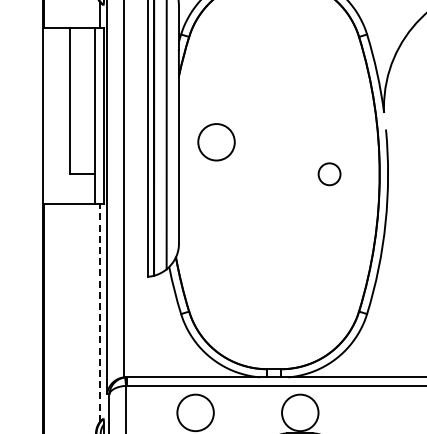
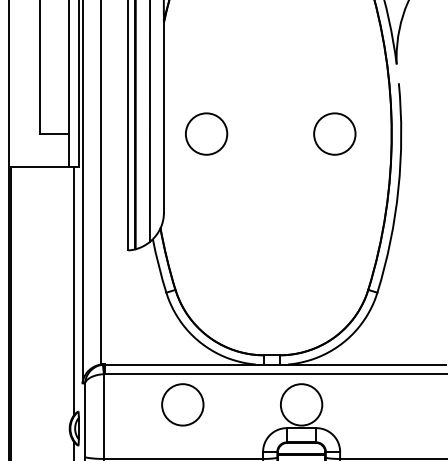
circle: (216, 142) -> (206, 134), moved
circle: (329, 174) -> (334, 134), size x1.67
line: (100, 312) -> (74, 290), dashed -> solid

